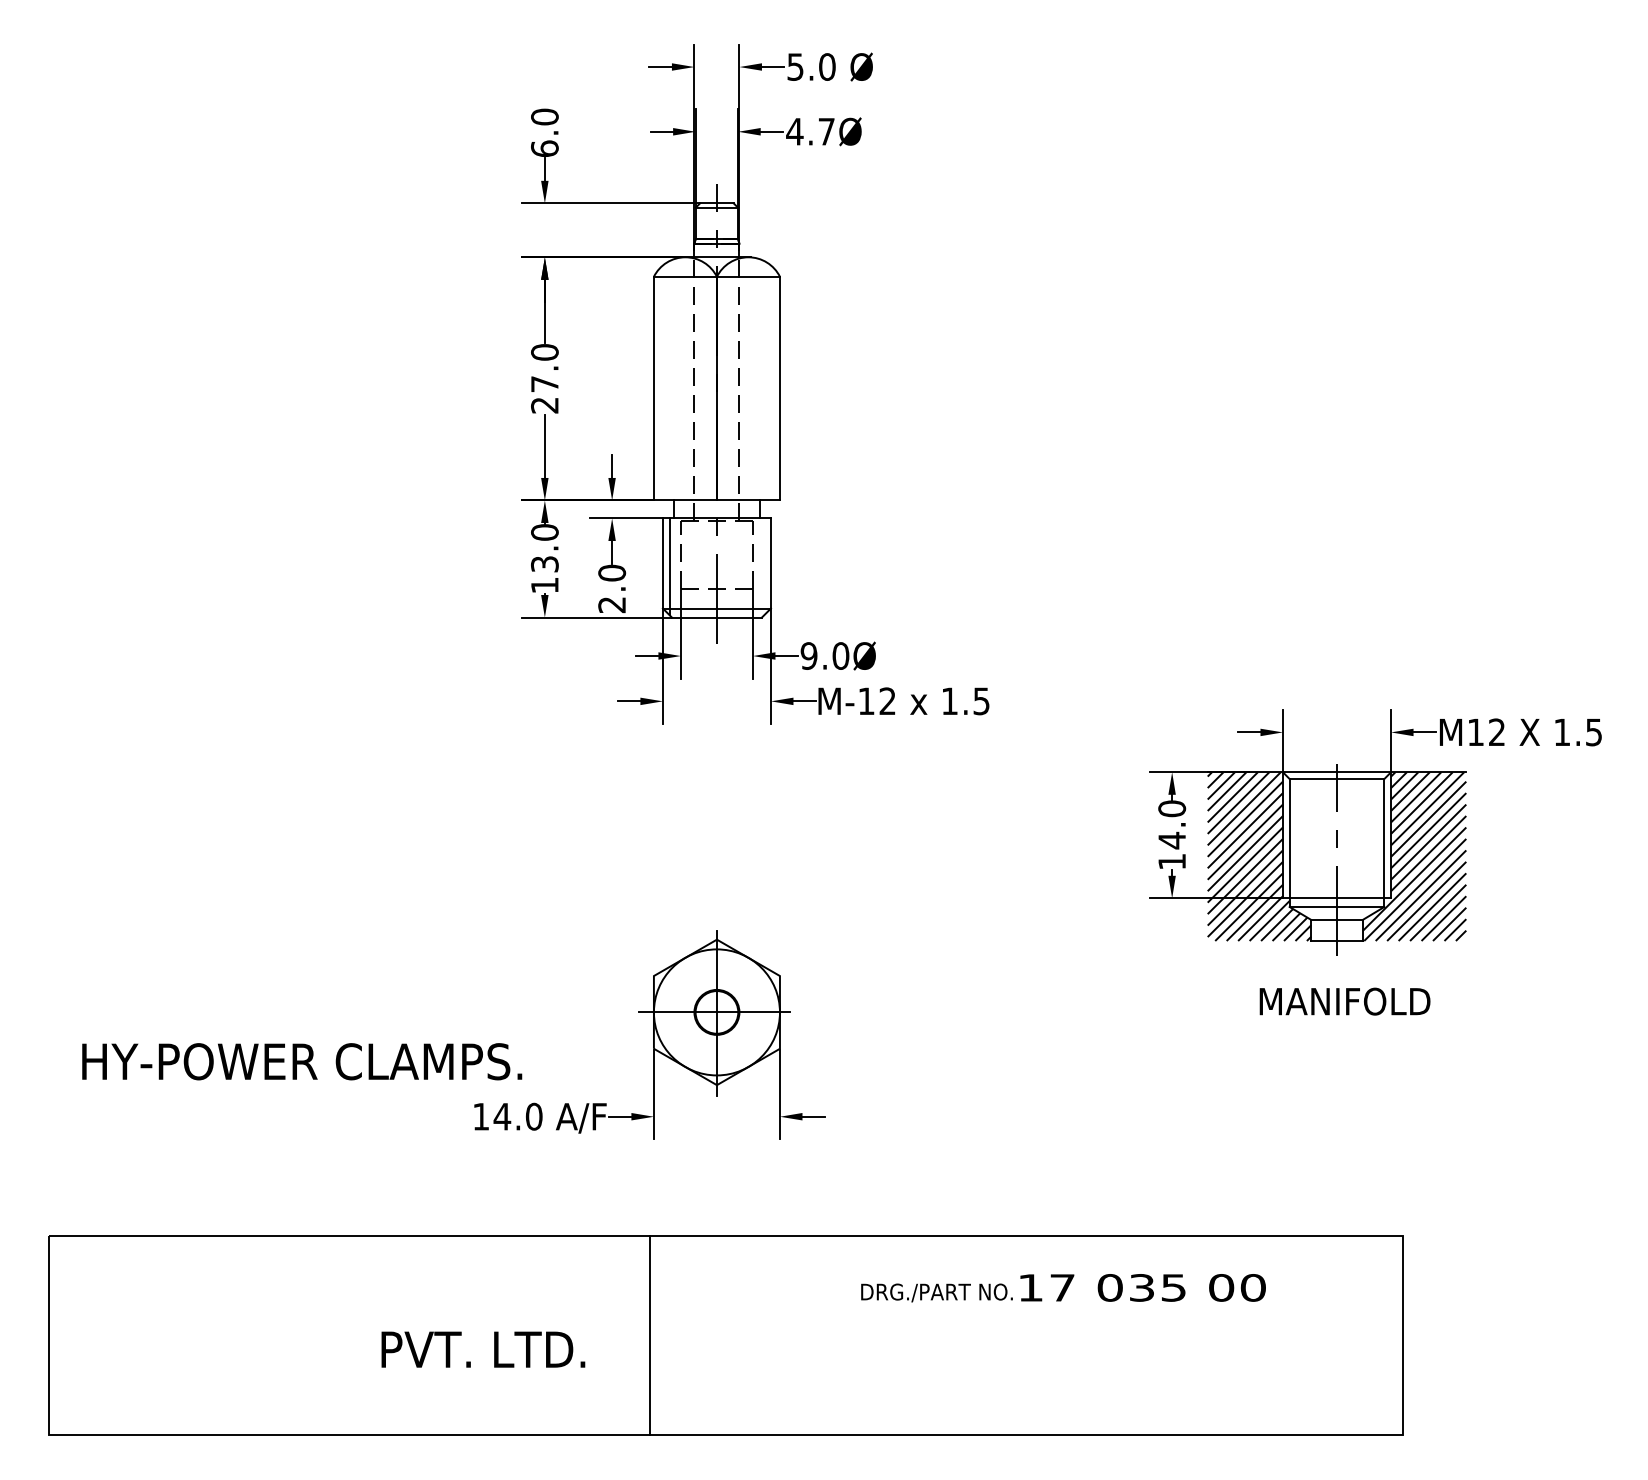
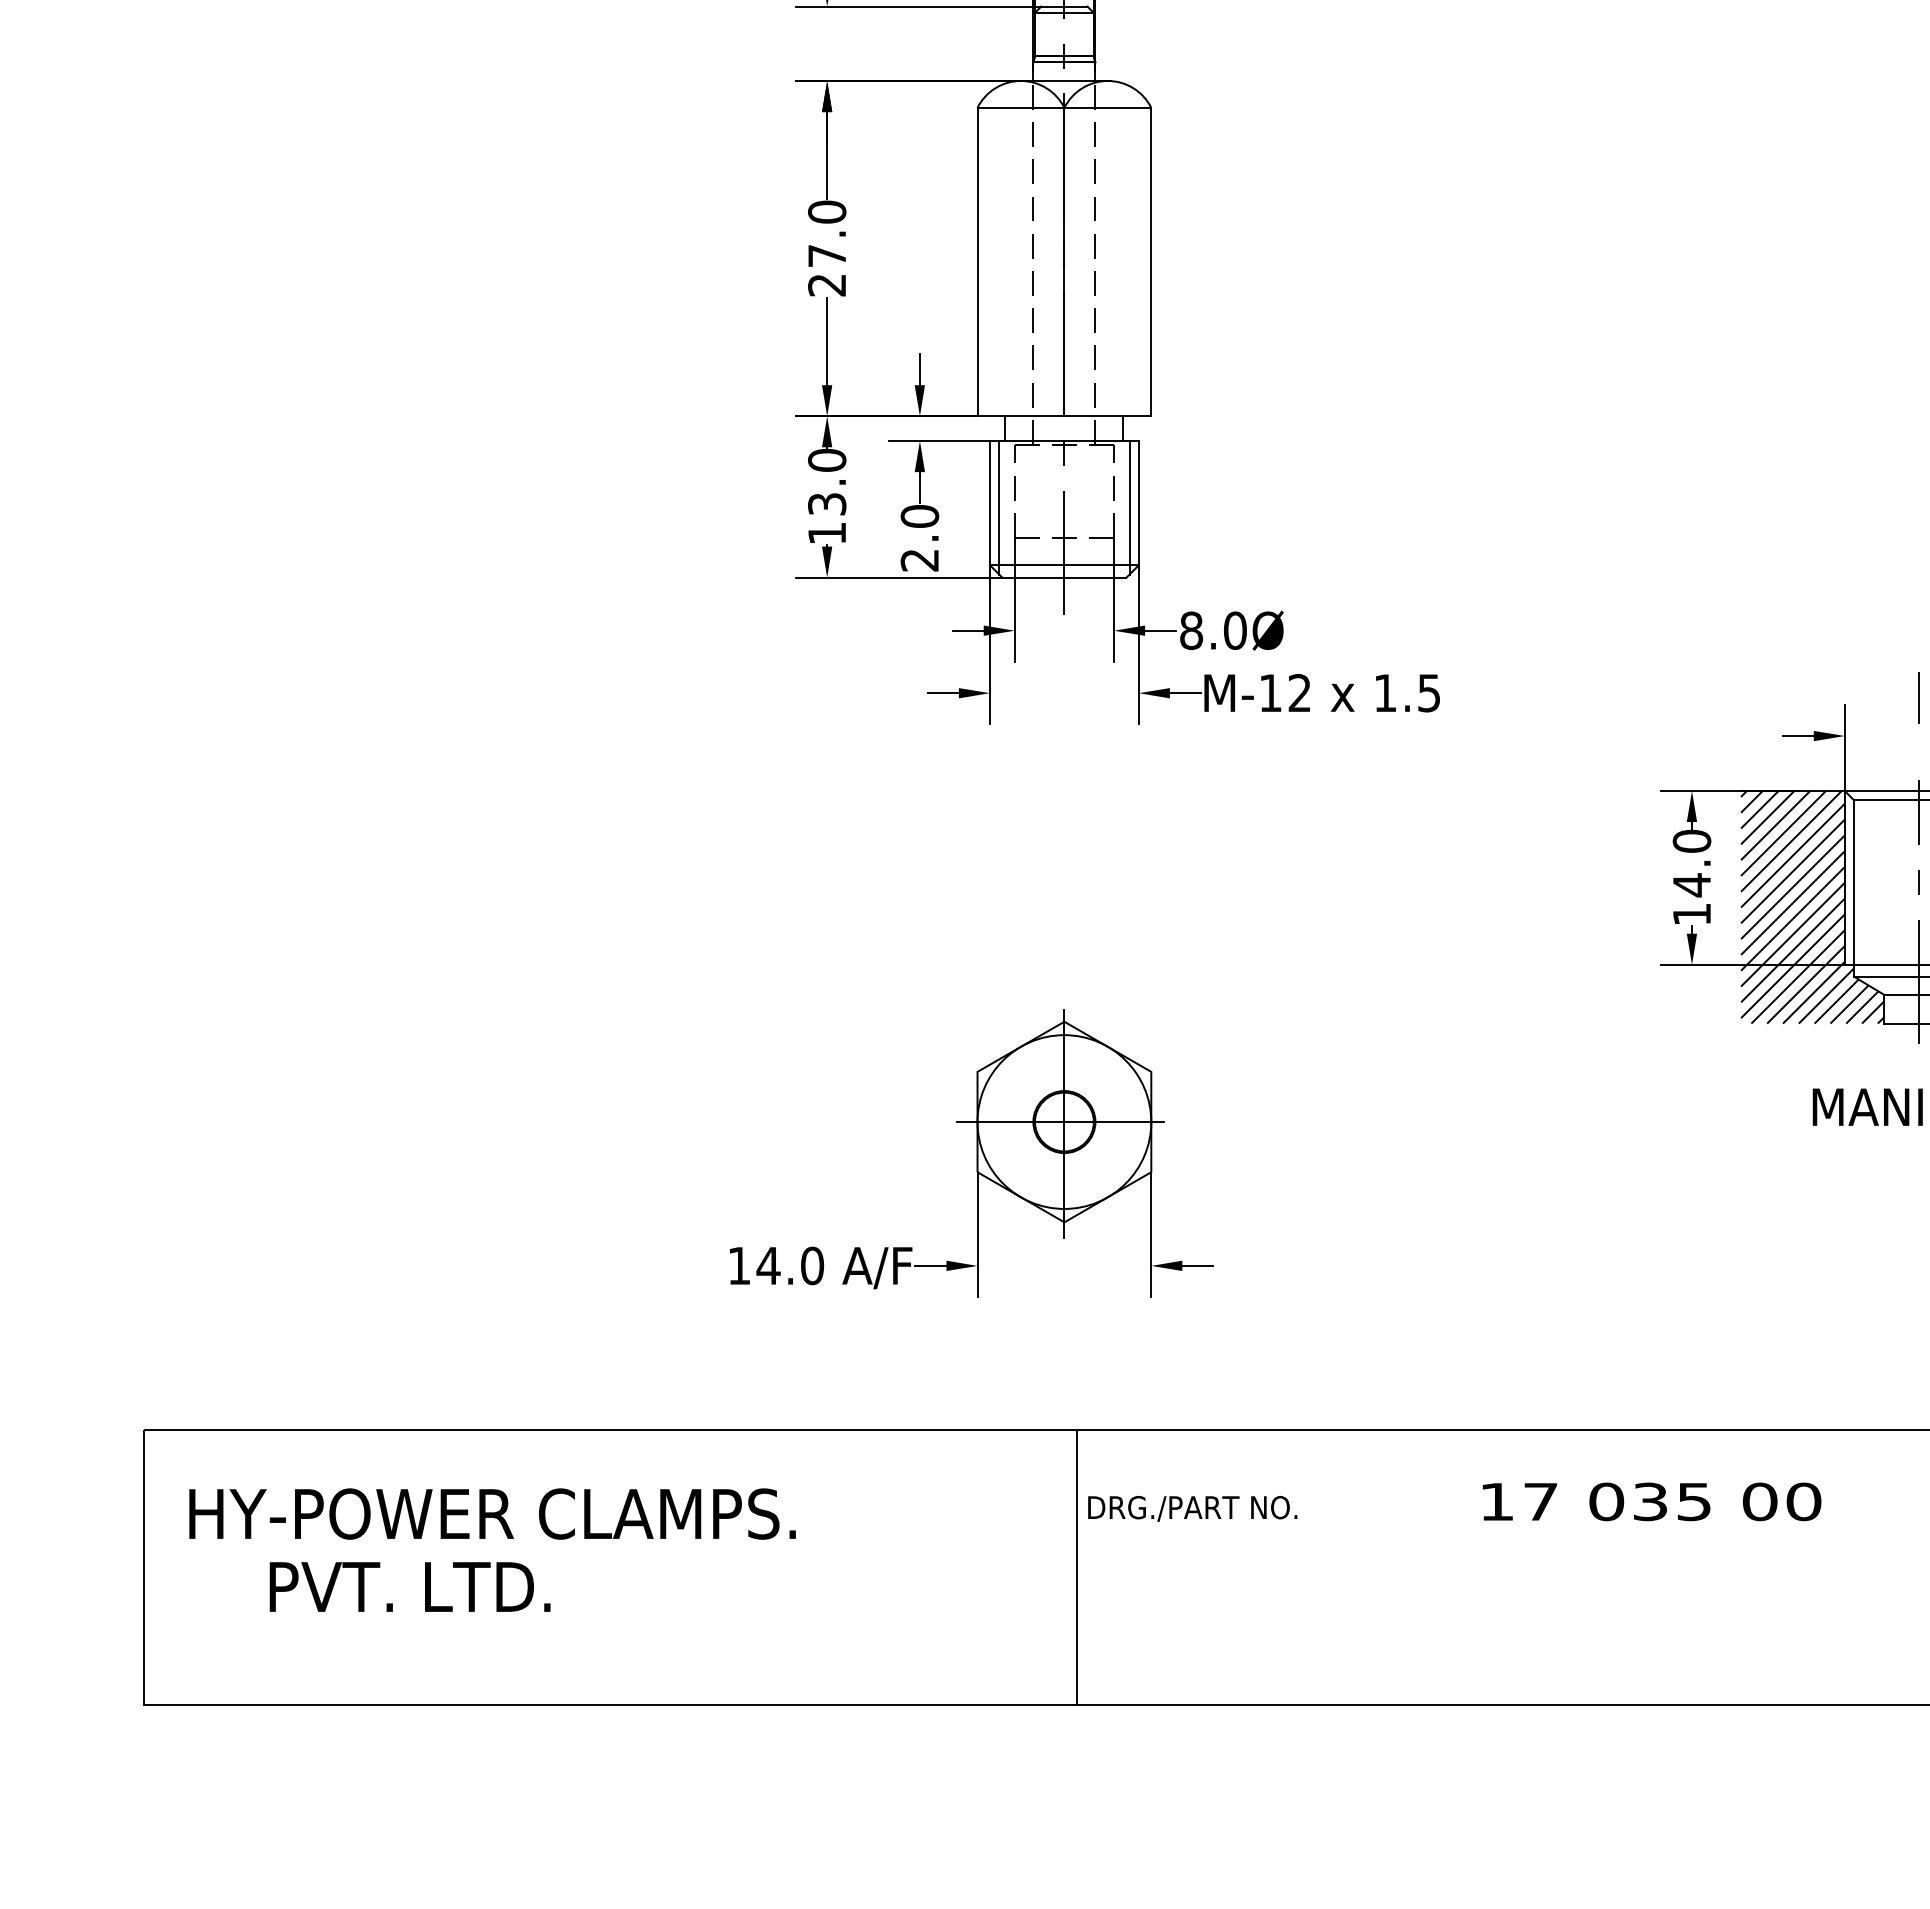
line: (764, 566) -> (1129, 507), added
text: (808, 655) -> (1190, 629), 9.0Ø -> 8.0Ø
line: (1337, 704) -> (1919, 697), added
text: (302, 1061) -> (493, 1513), moved
text: (936, 1292) -> (1192, 1508), moved
line: (650, 1335) -> (1077, 1567), moved
text: (483, 1349) -> (410, 1586), moved

